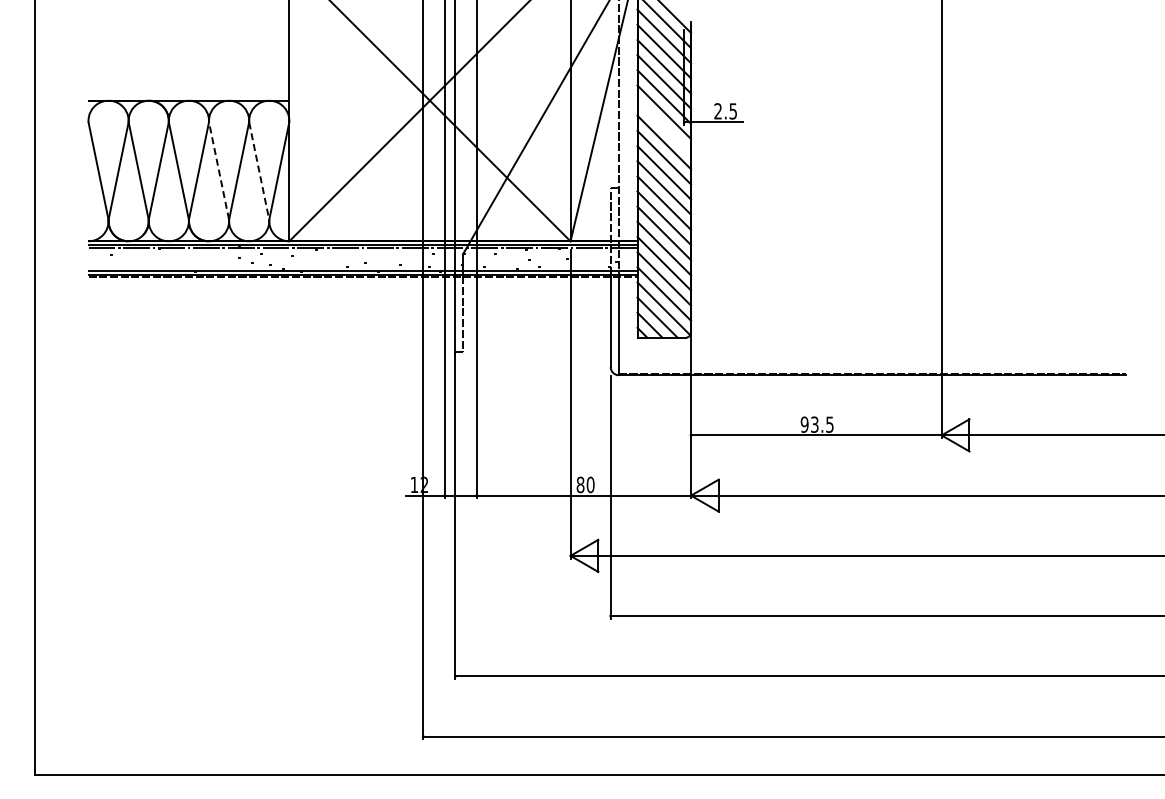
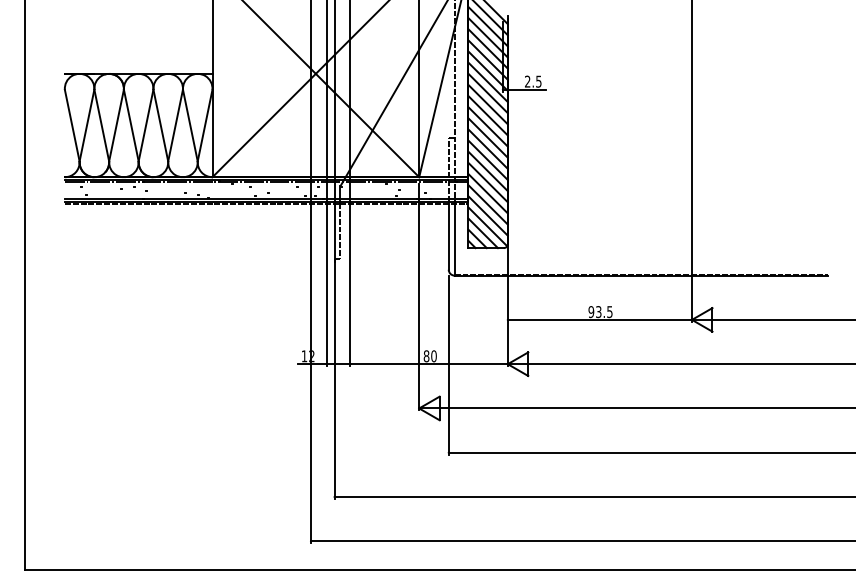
line: (664, 127) -> (488, 93), added
line: (219, 171) -> (161, 125), dashed -> solid
line: (259, 171) -> (190, 125), dashed -> solid

